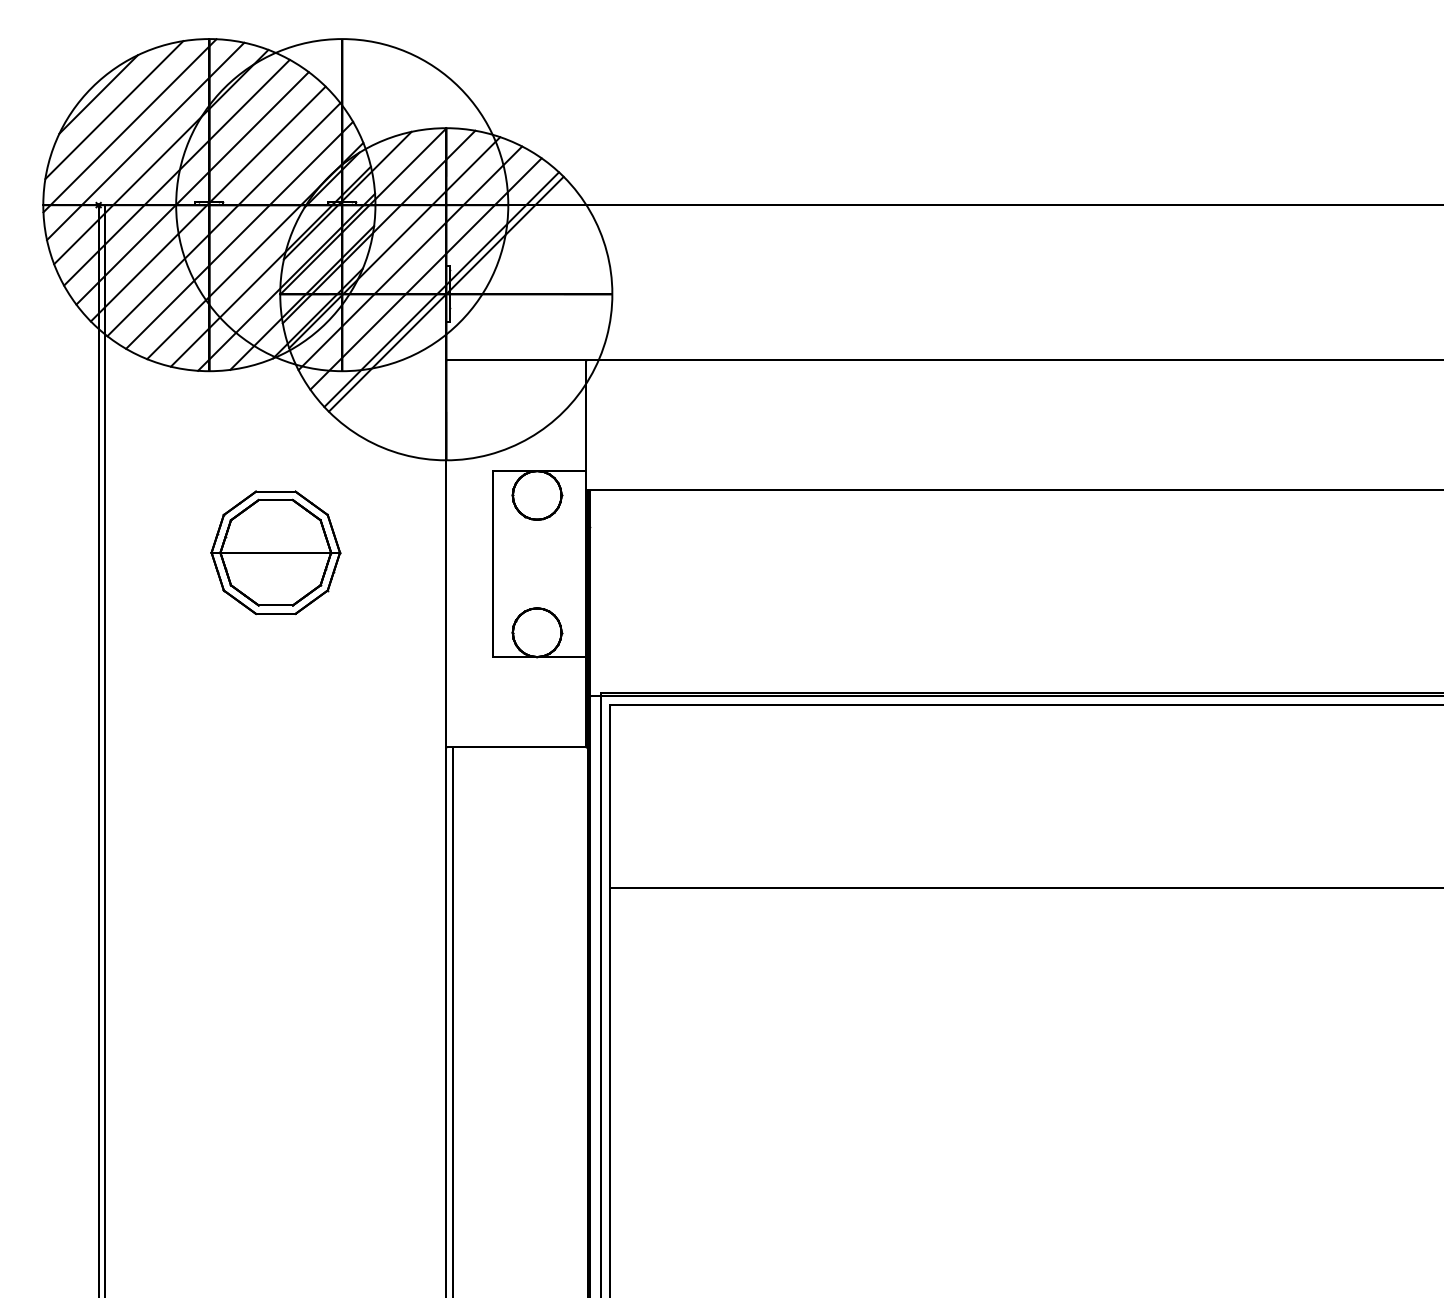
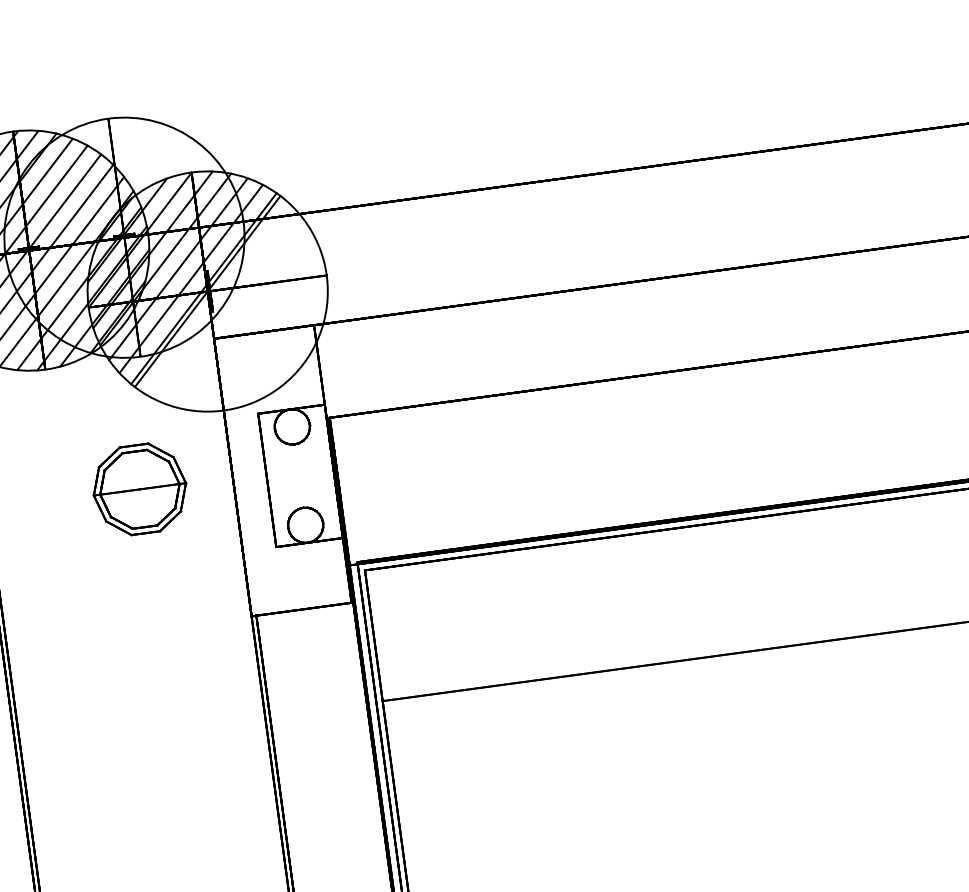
part: (275, 552) -> (139, 489), moved

